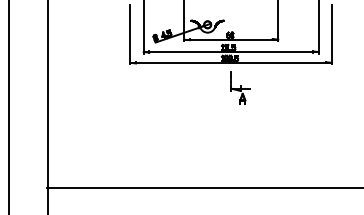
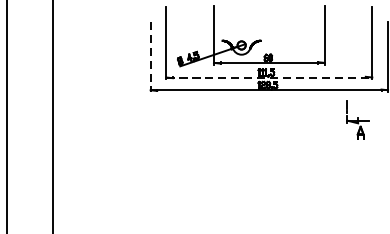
line: (130, 34) -> (150, 56), solid -> dashed
line: (231, 52) -> (269, 78), solid -> dashed
part: (240, 87) -> (358, 119), moved

